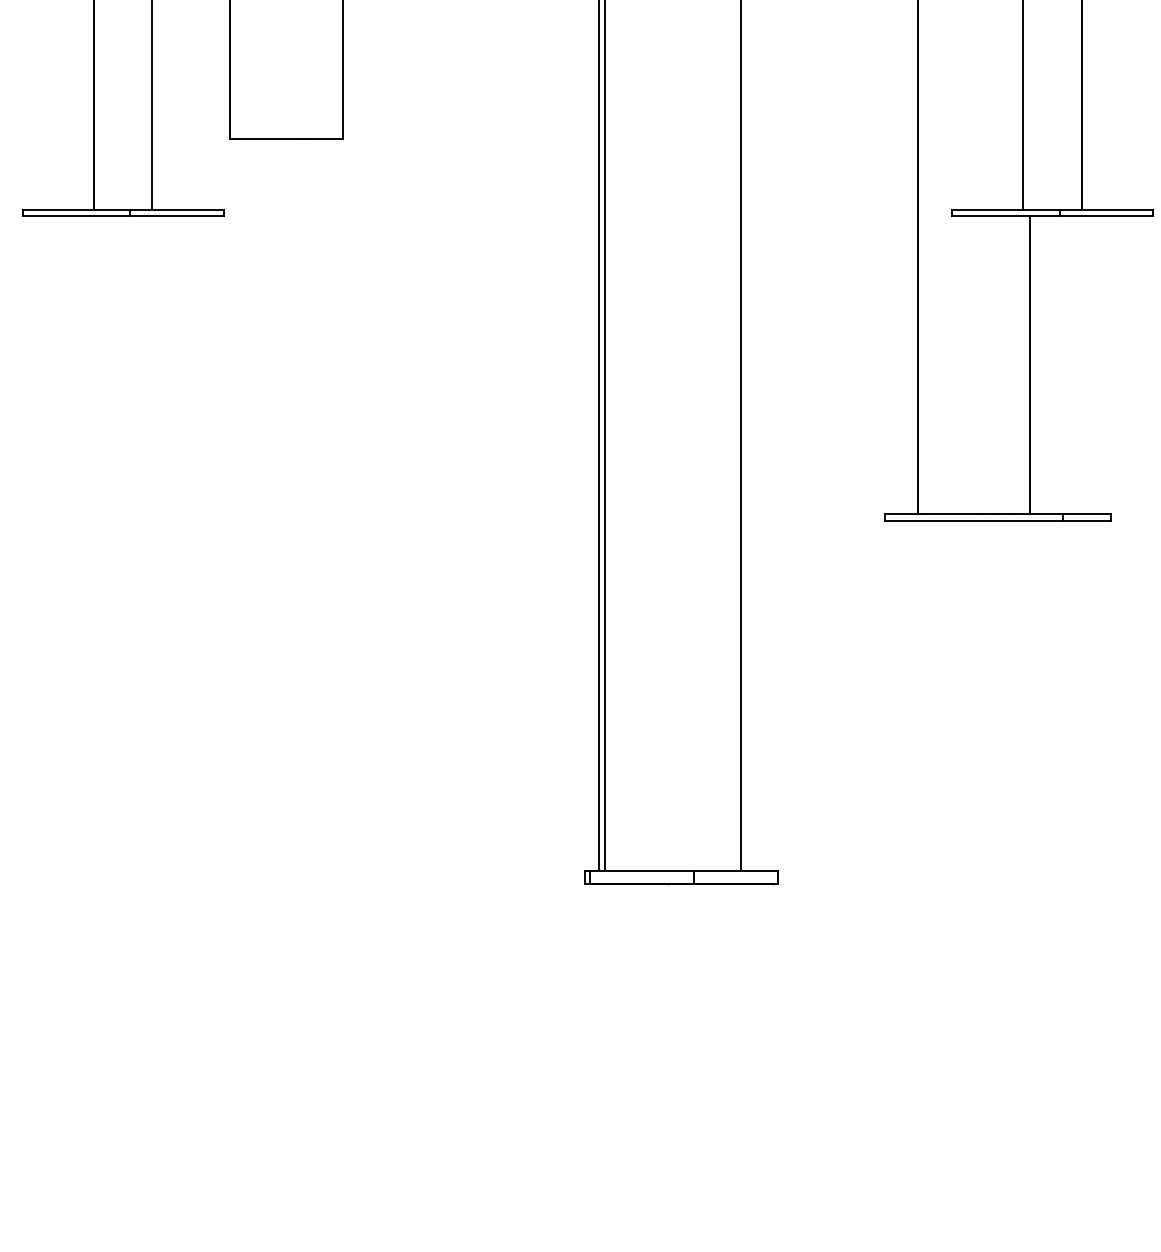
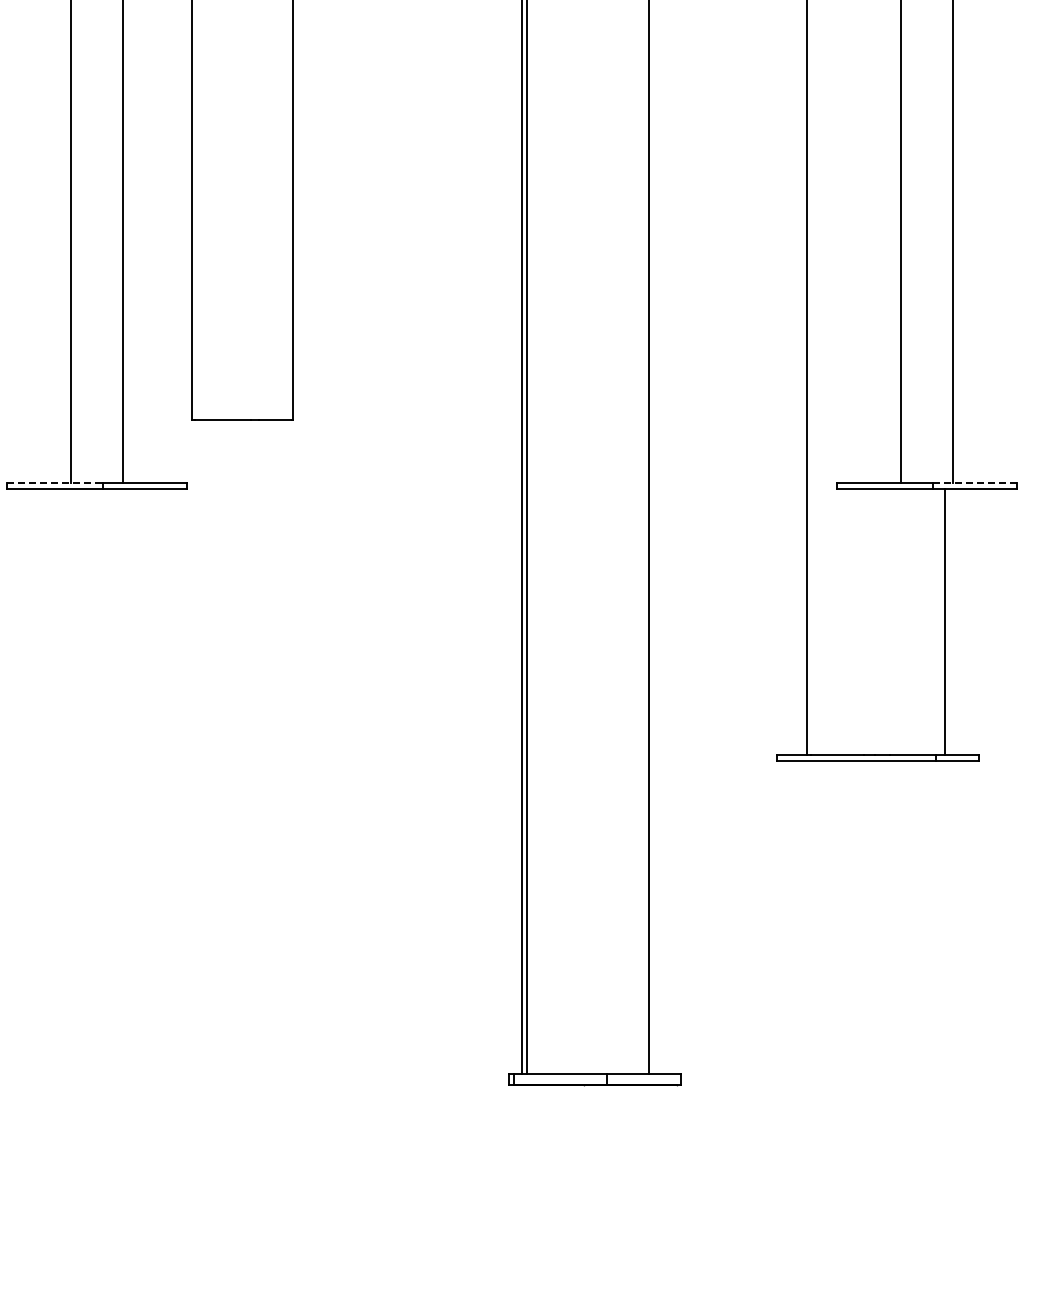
line: (77, 210) -> (55, 483), solid -> dashed
line: (1105, 210) -> (974, 483), solid -> dashed
line: (1029, 365) -> (945, 622), moved

